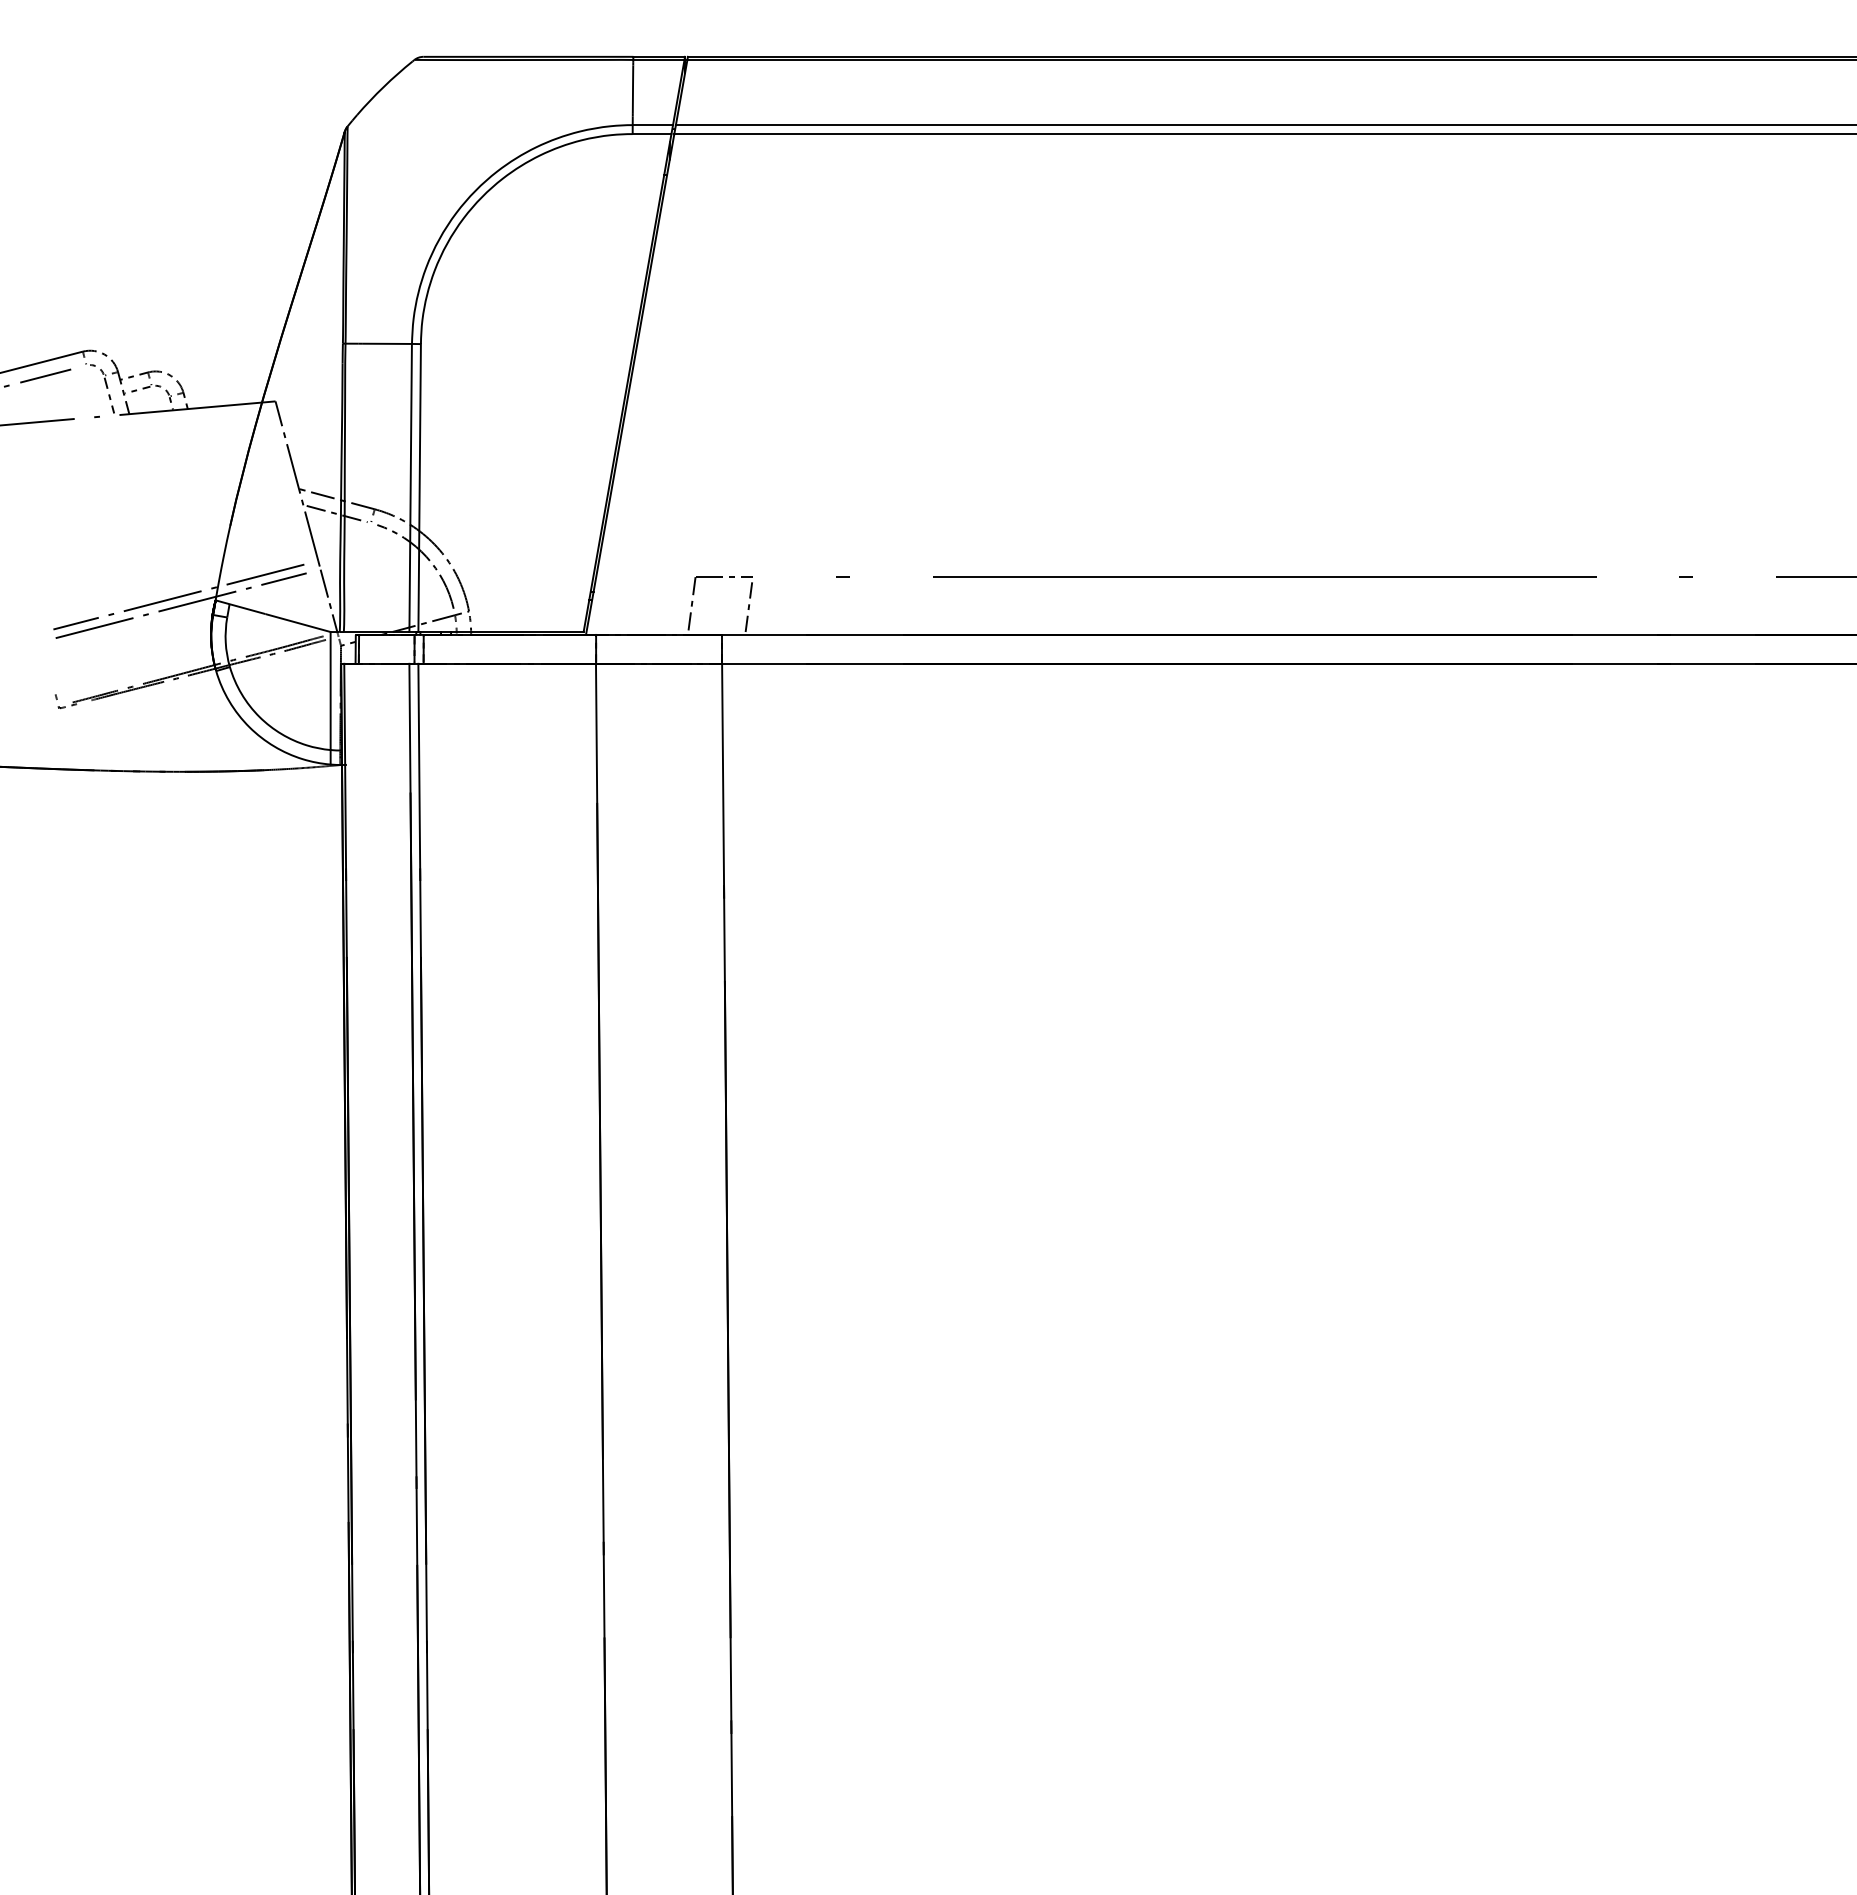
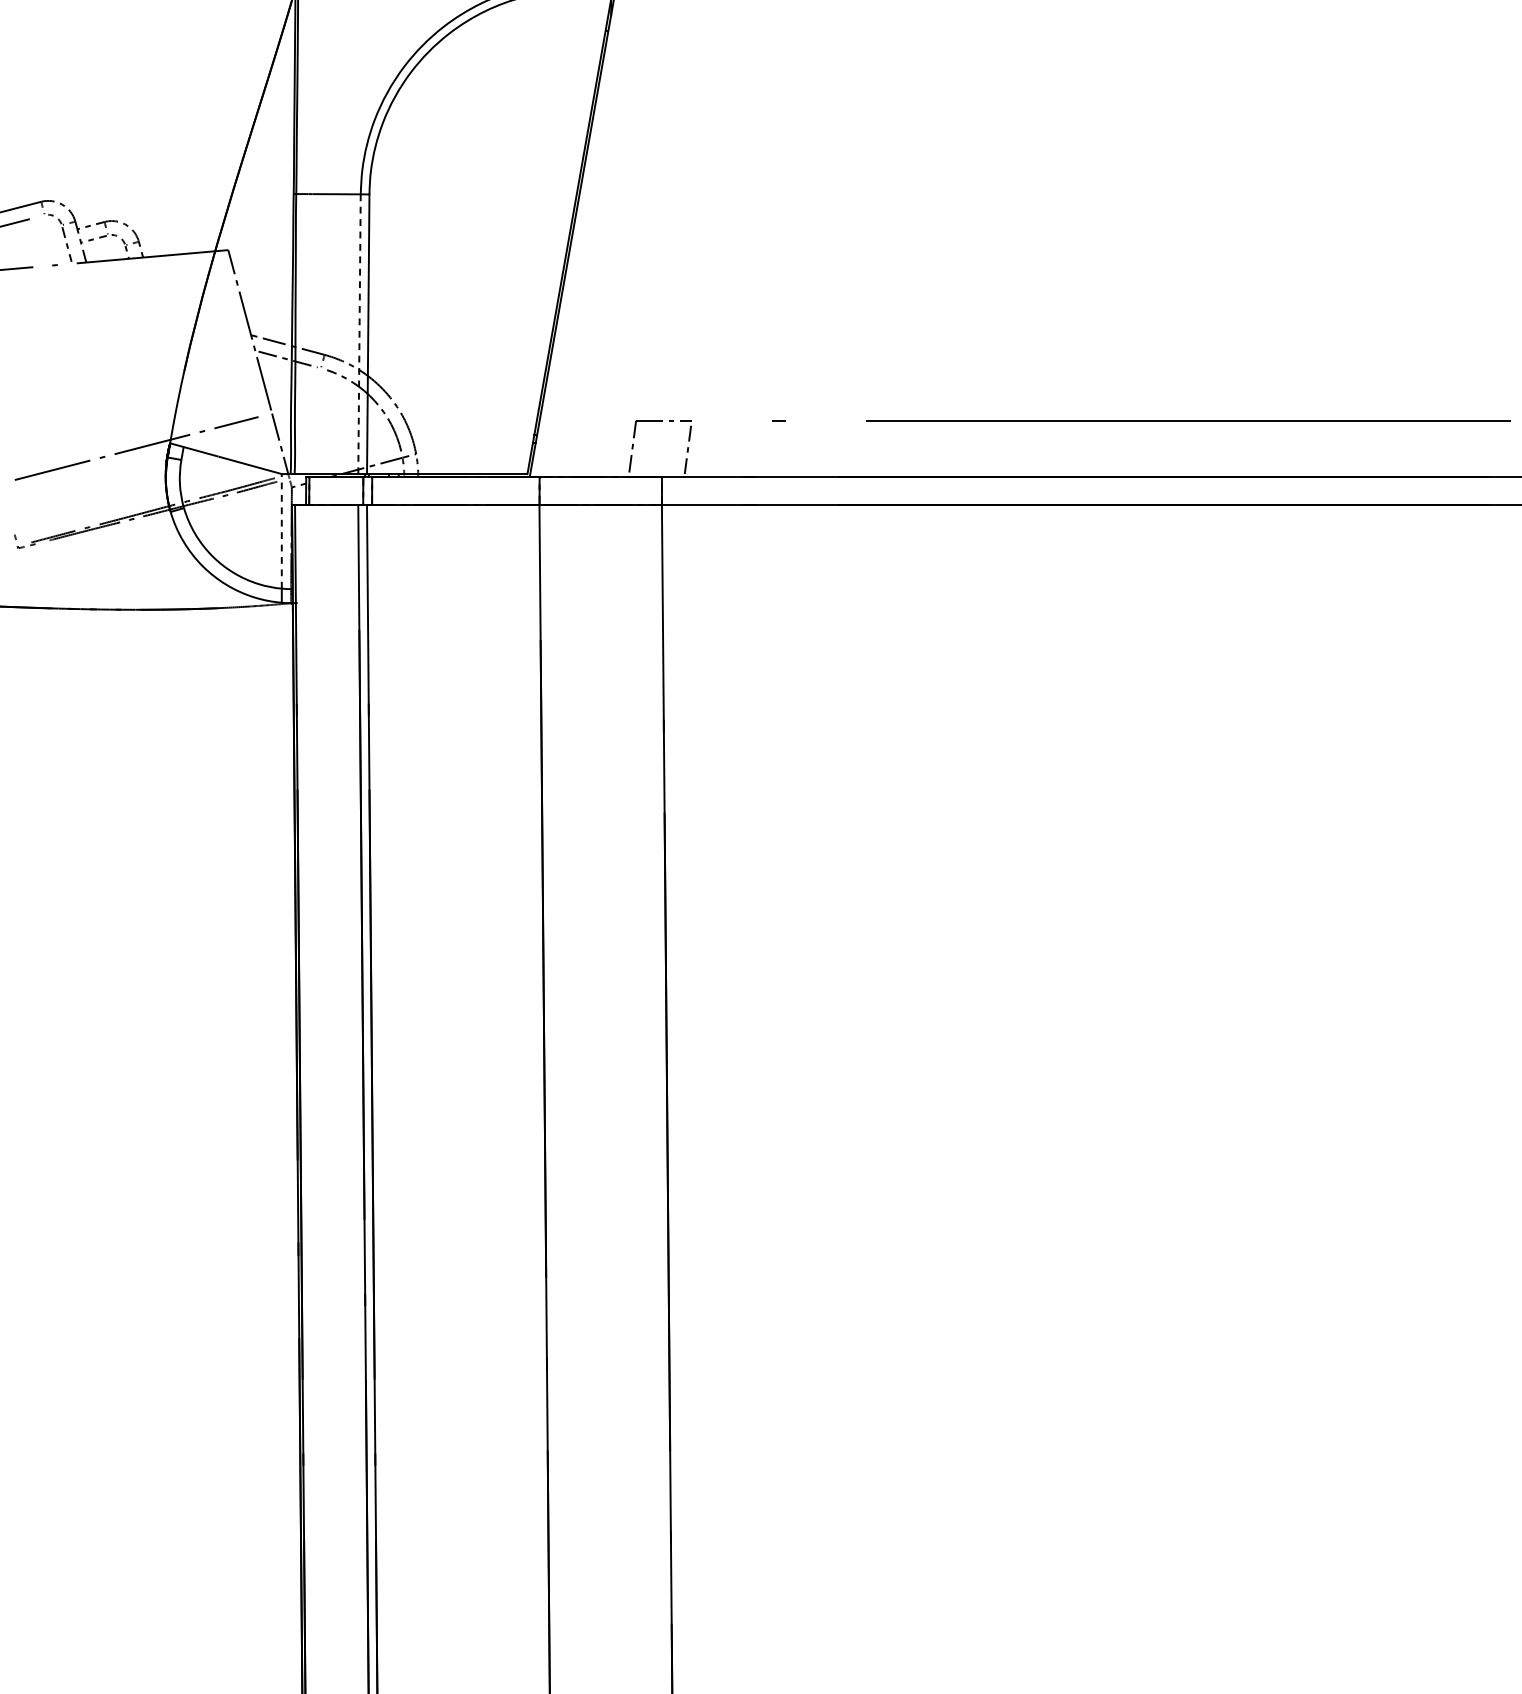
line: (410, 488) -> (359, 334), solid -> dashed
line: (178, 596) -> (134, 439), removed
line: (330, 690) -> (281, 530), solid -> dashed

